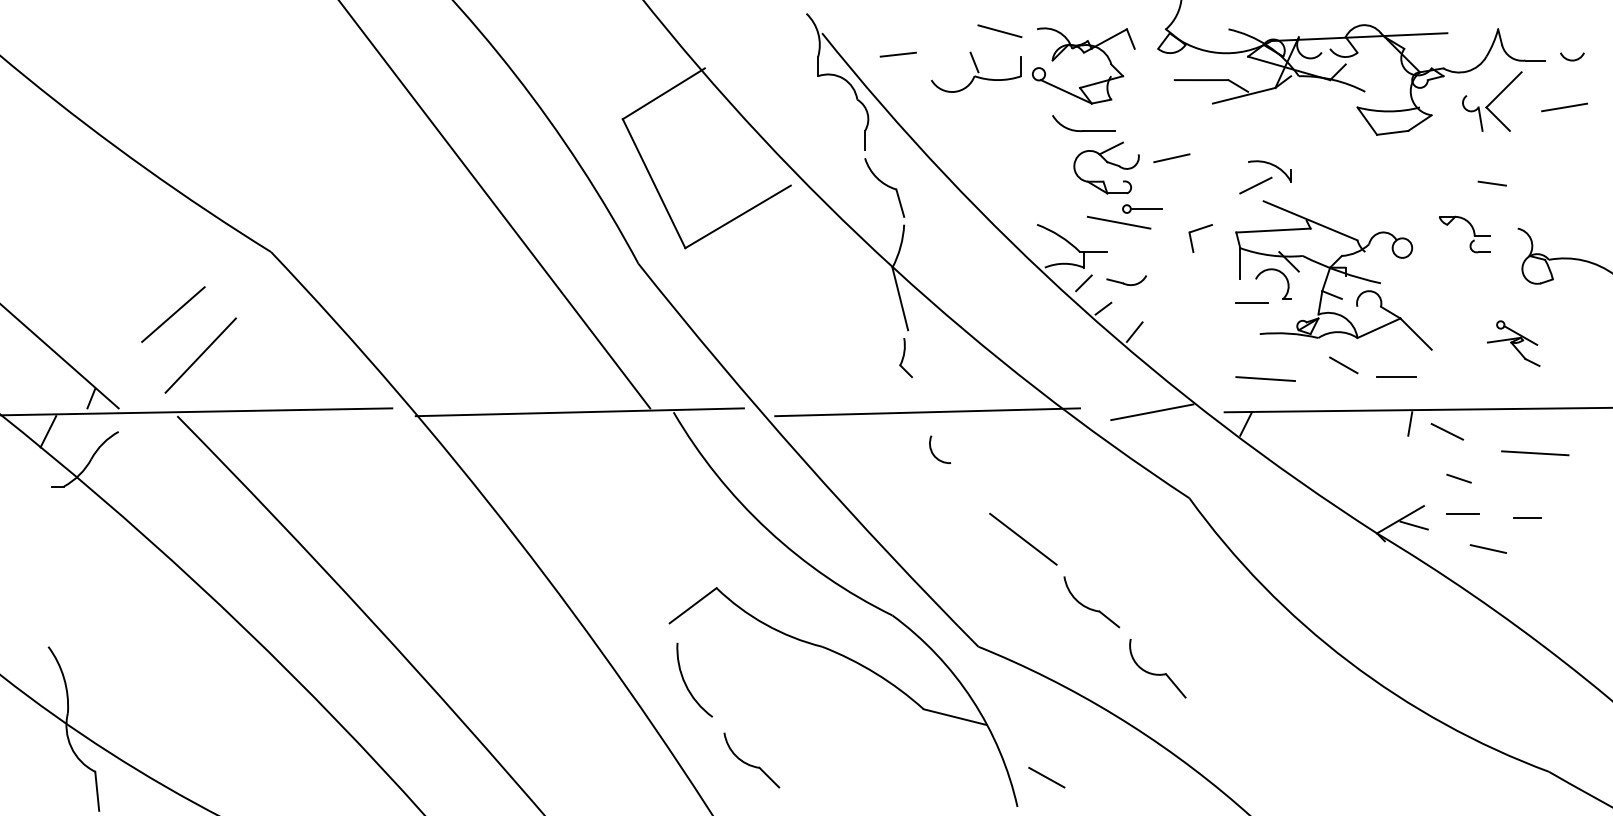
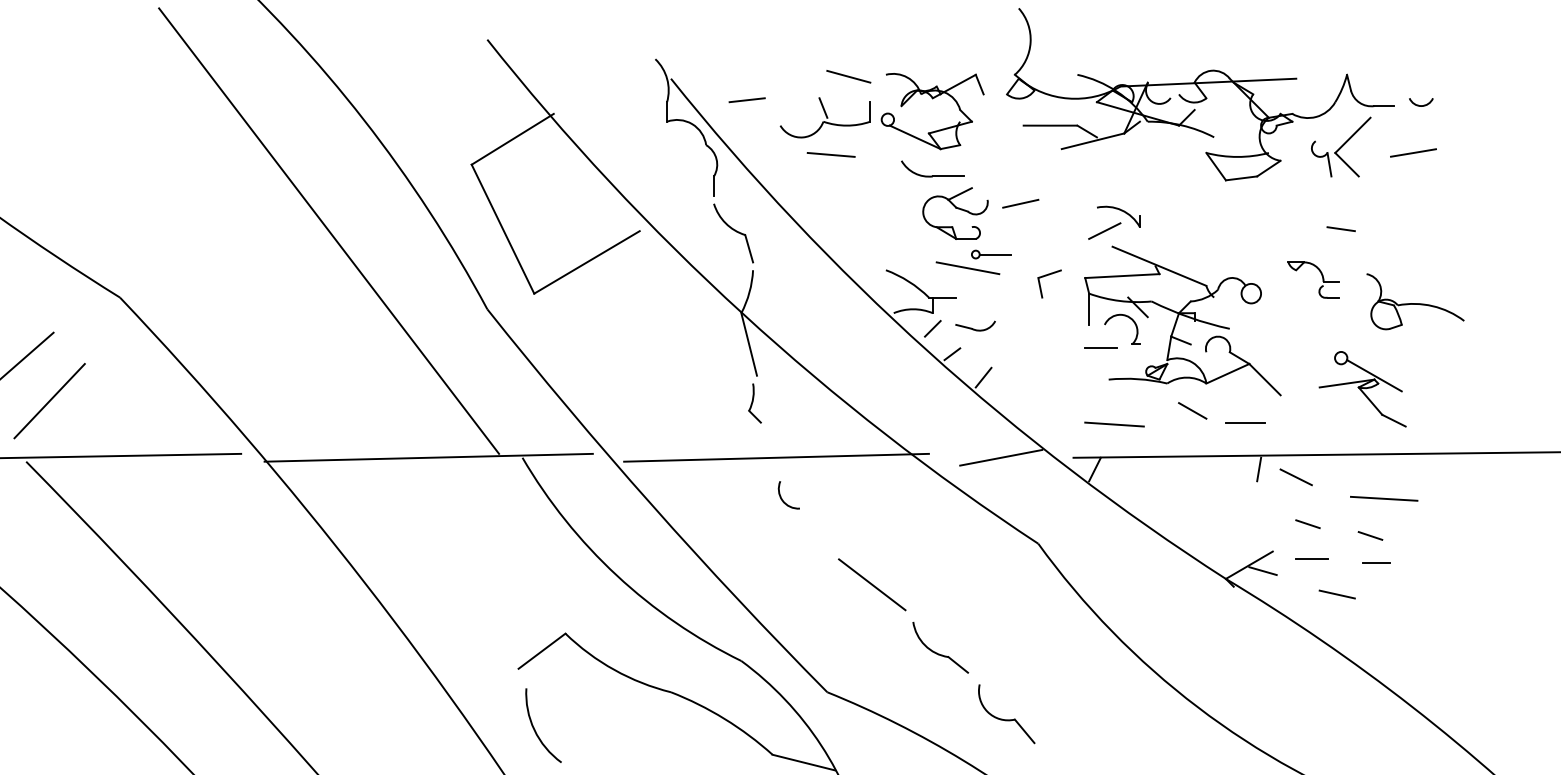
line: (981, 109) -> (830, 155), added
part: (1513, 343) -> (1362, 389), size x1.67
line: (1521, 490) -> (1370, 536), added

